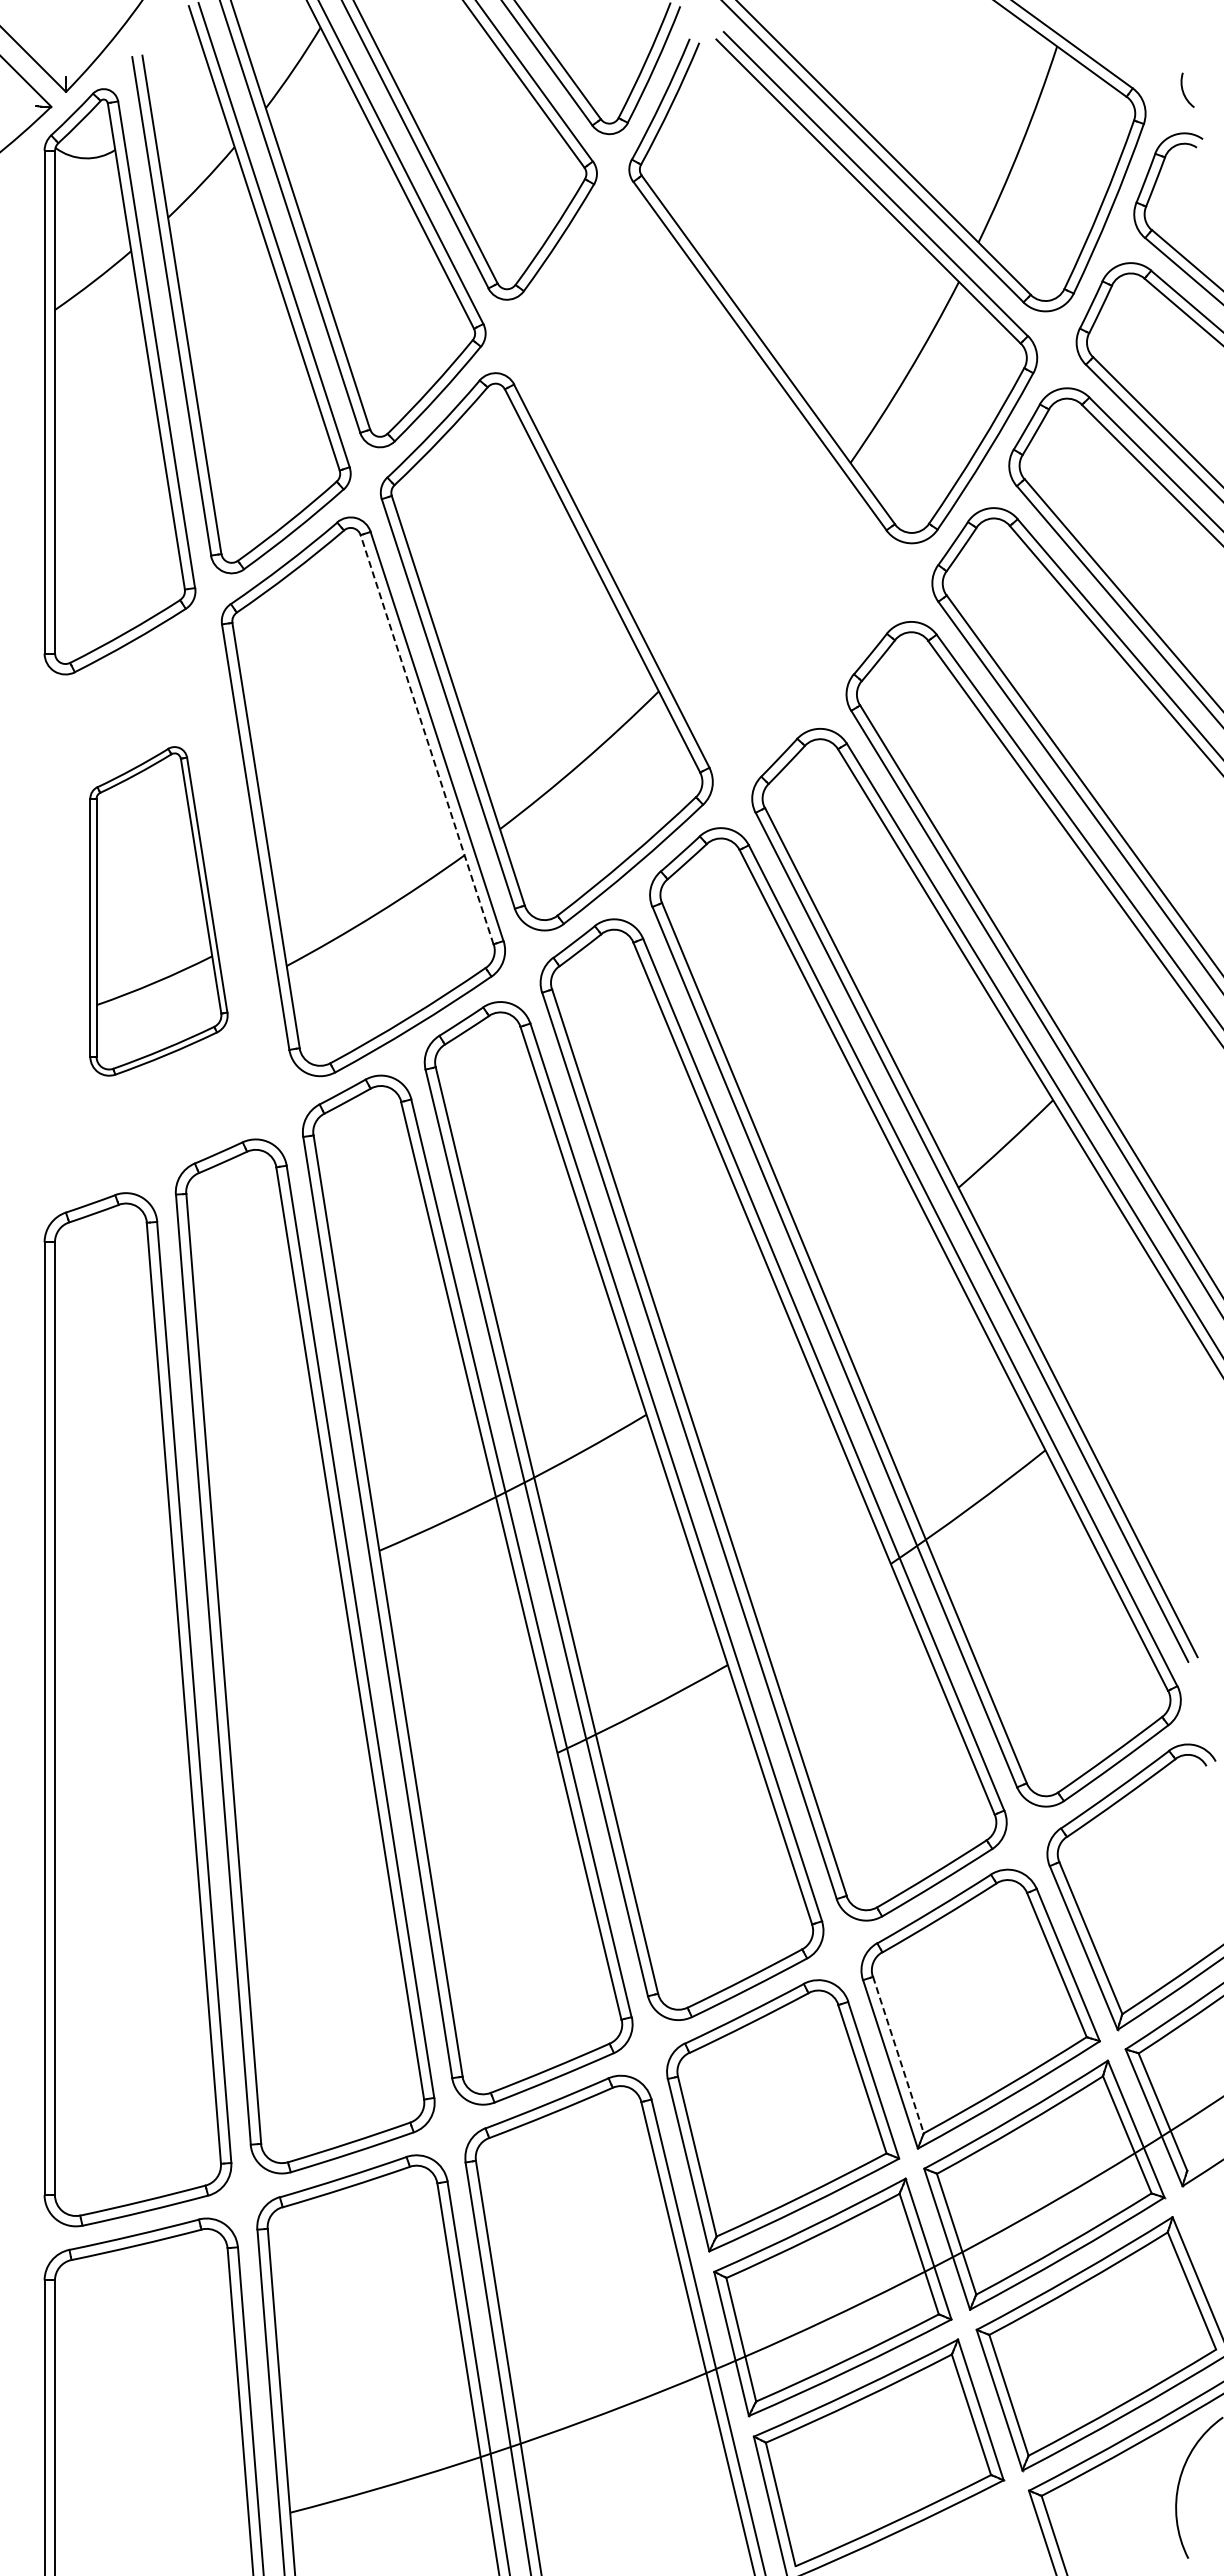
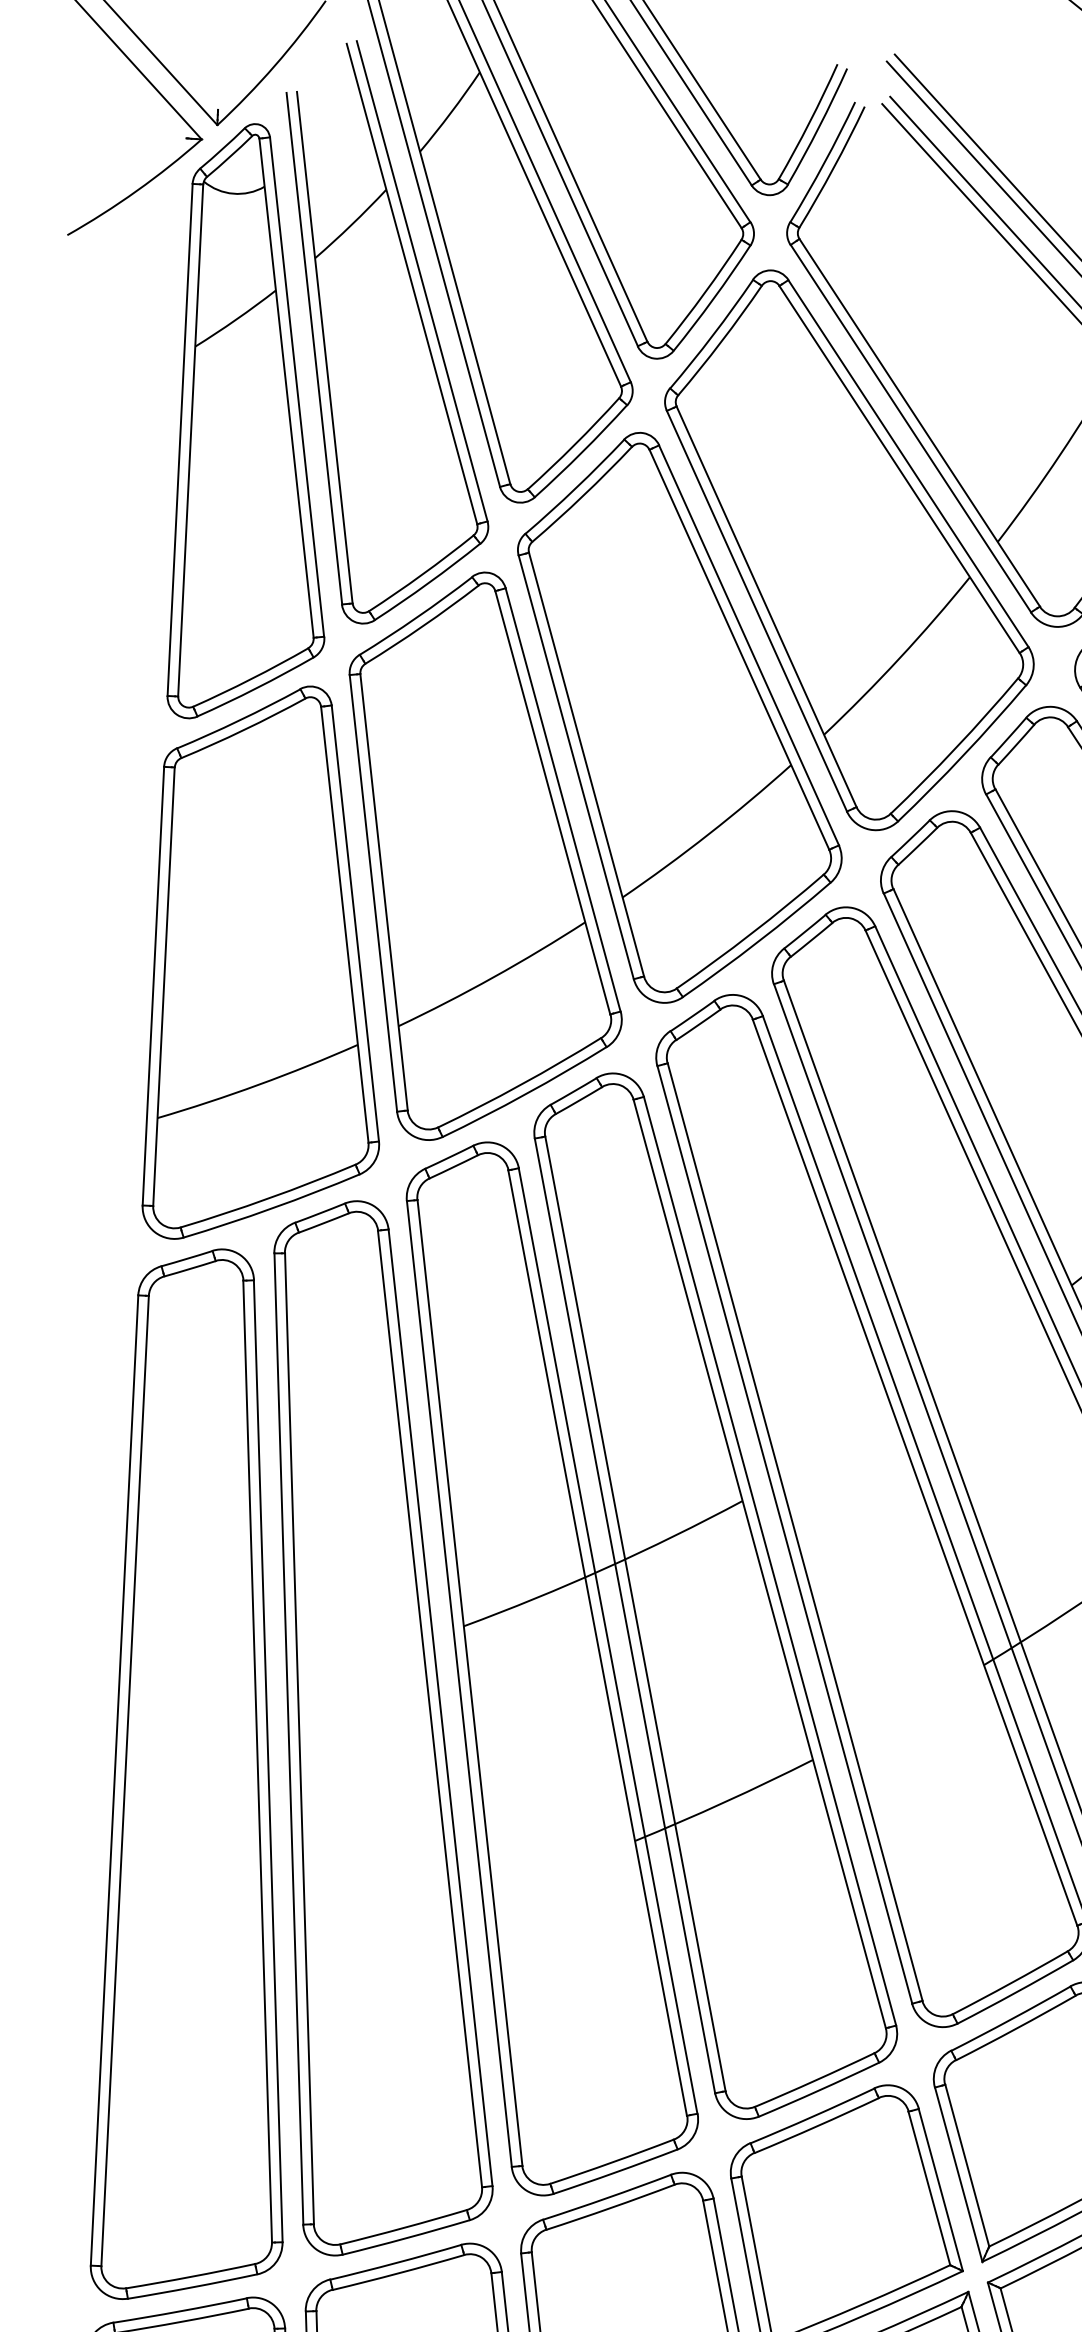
part: (704, 479) -> (848, 551), added
line: (426, 739) -> (552, 802), dashed -> solid
part: (158, 911) -> (270, 964), size x1.67
line: (898, 2055) -> (967, 2166), dashed -> solid

